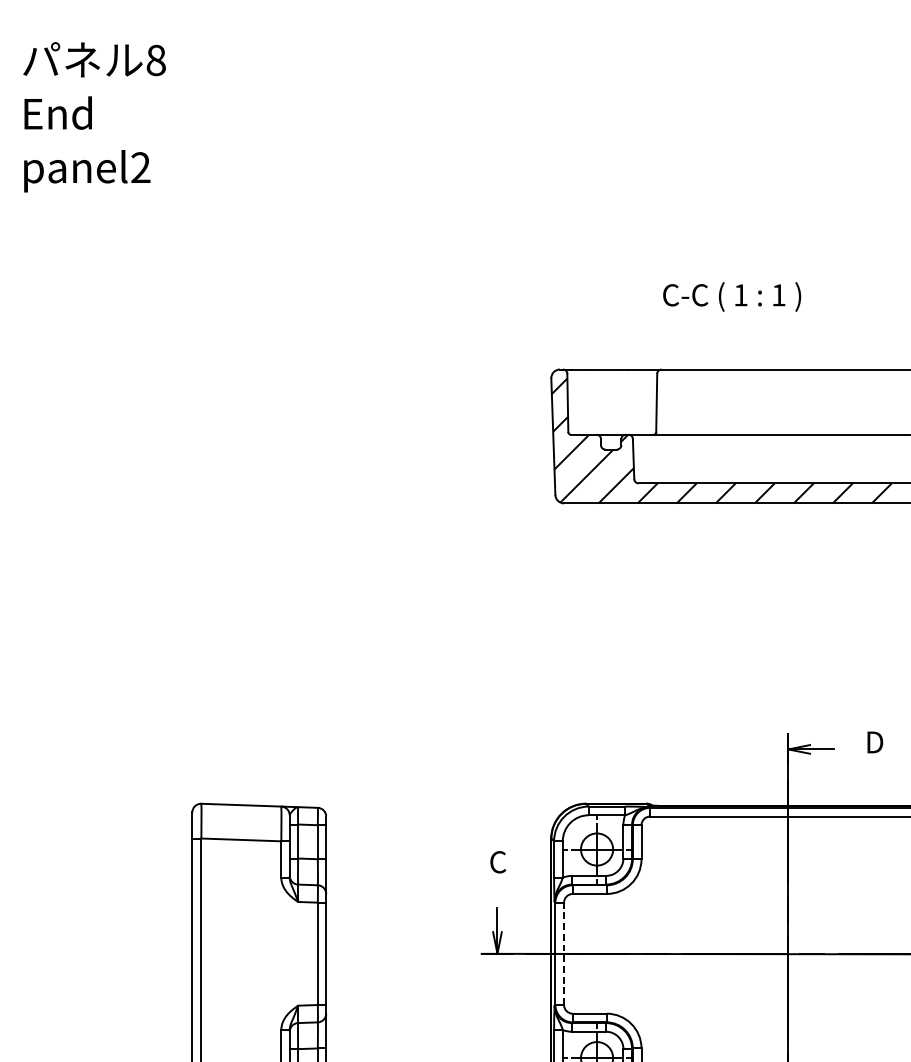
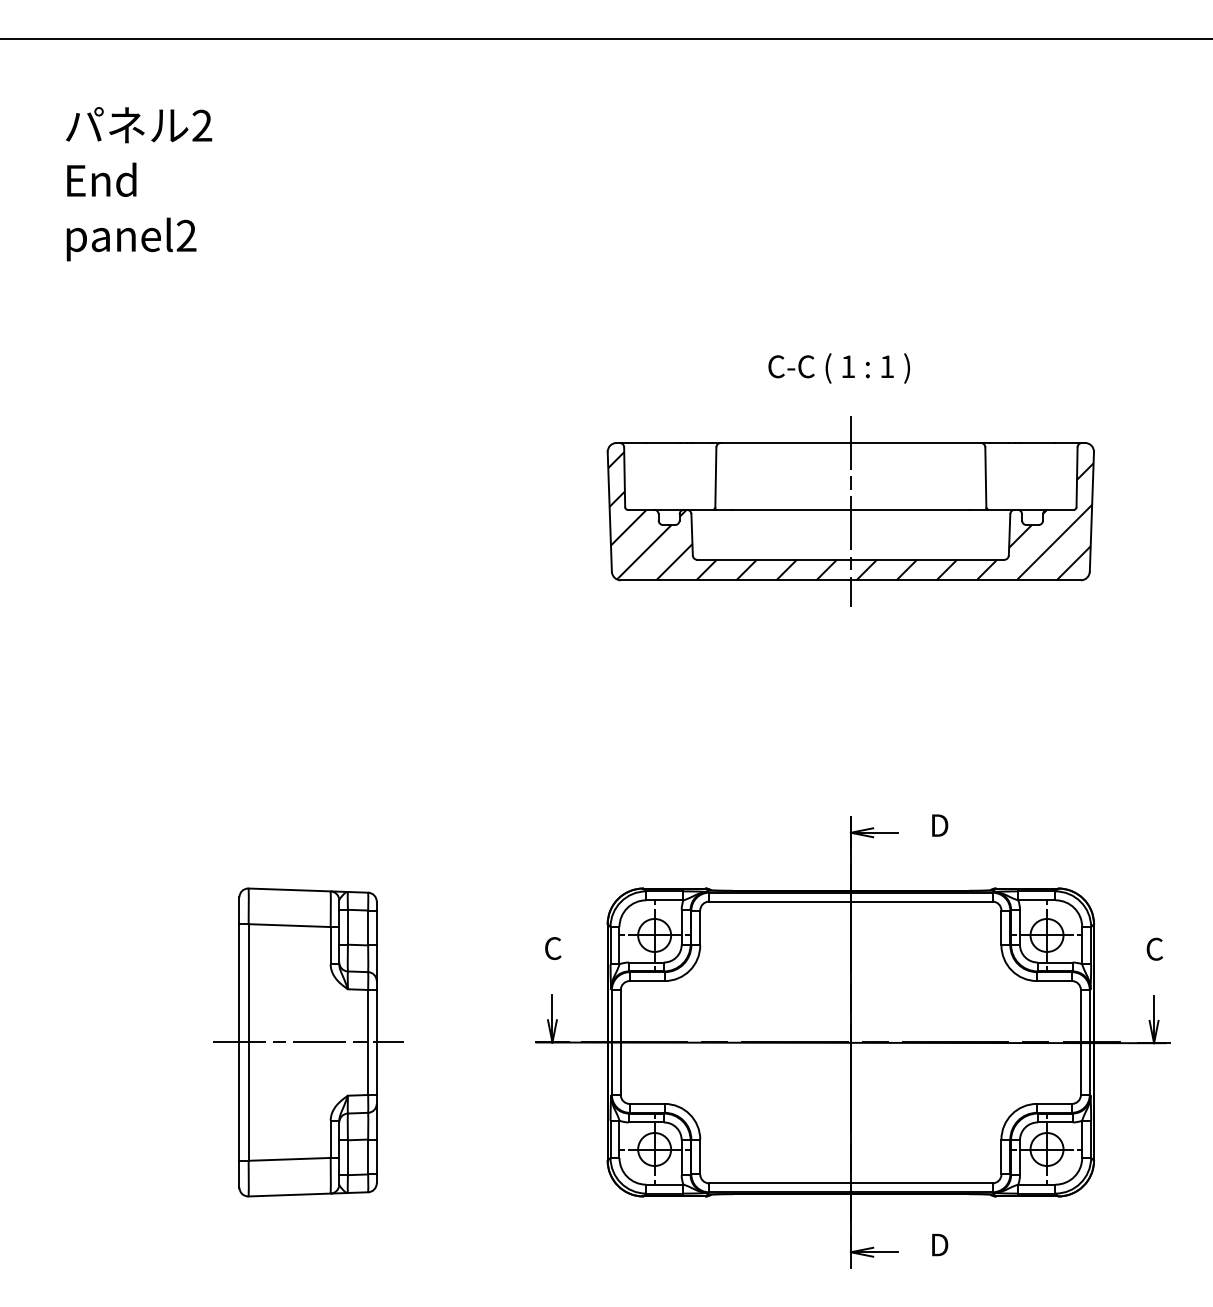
text: (156, 60) -> (202, 125), 8 -> 2
text: (731, 296) -> (838, 368), moved
line: (787, 436) -> (850, 511), added
line: (258, 953) -> (307, 1042), added
line: (563, 953) -> (620, 1042), dashed -> solid

